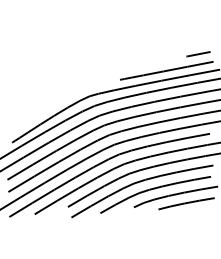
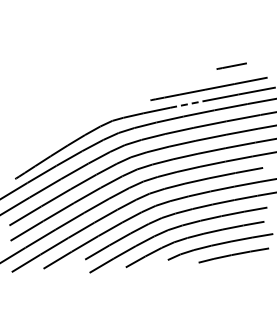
line: (198, 53) -> (231, 65), moved
line: (148, 83) -> (186, 104), solid -> dashed

